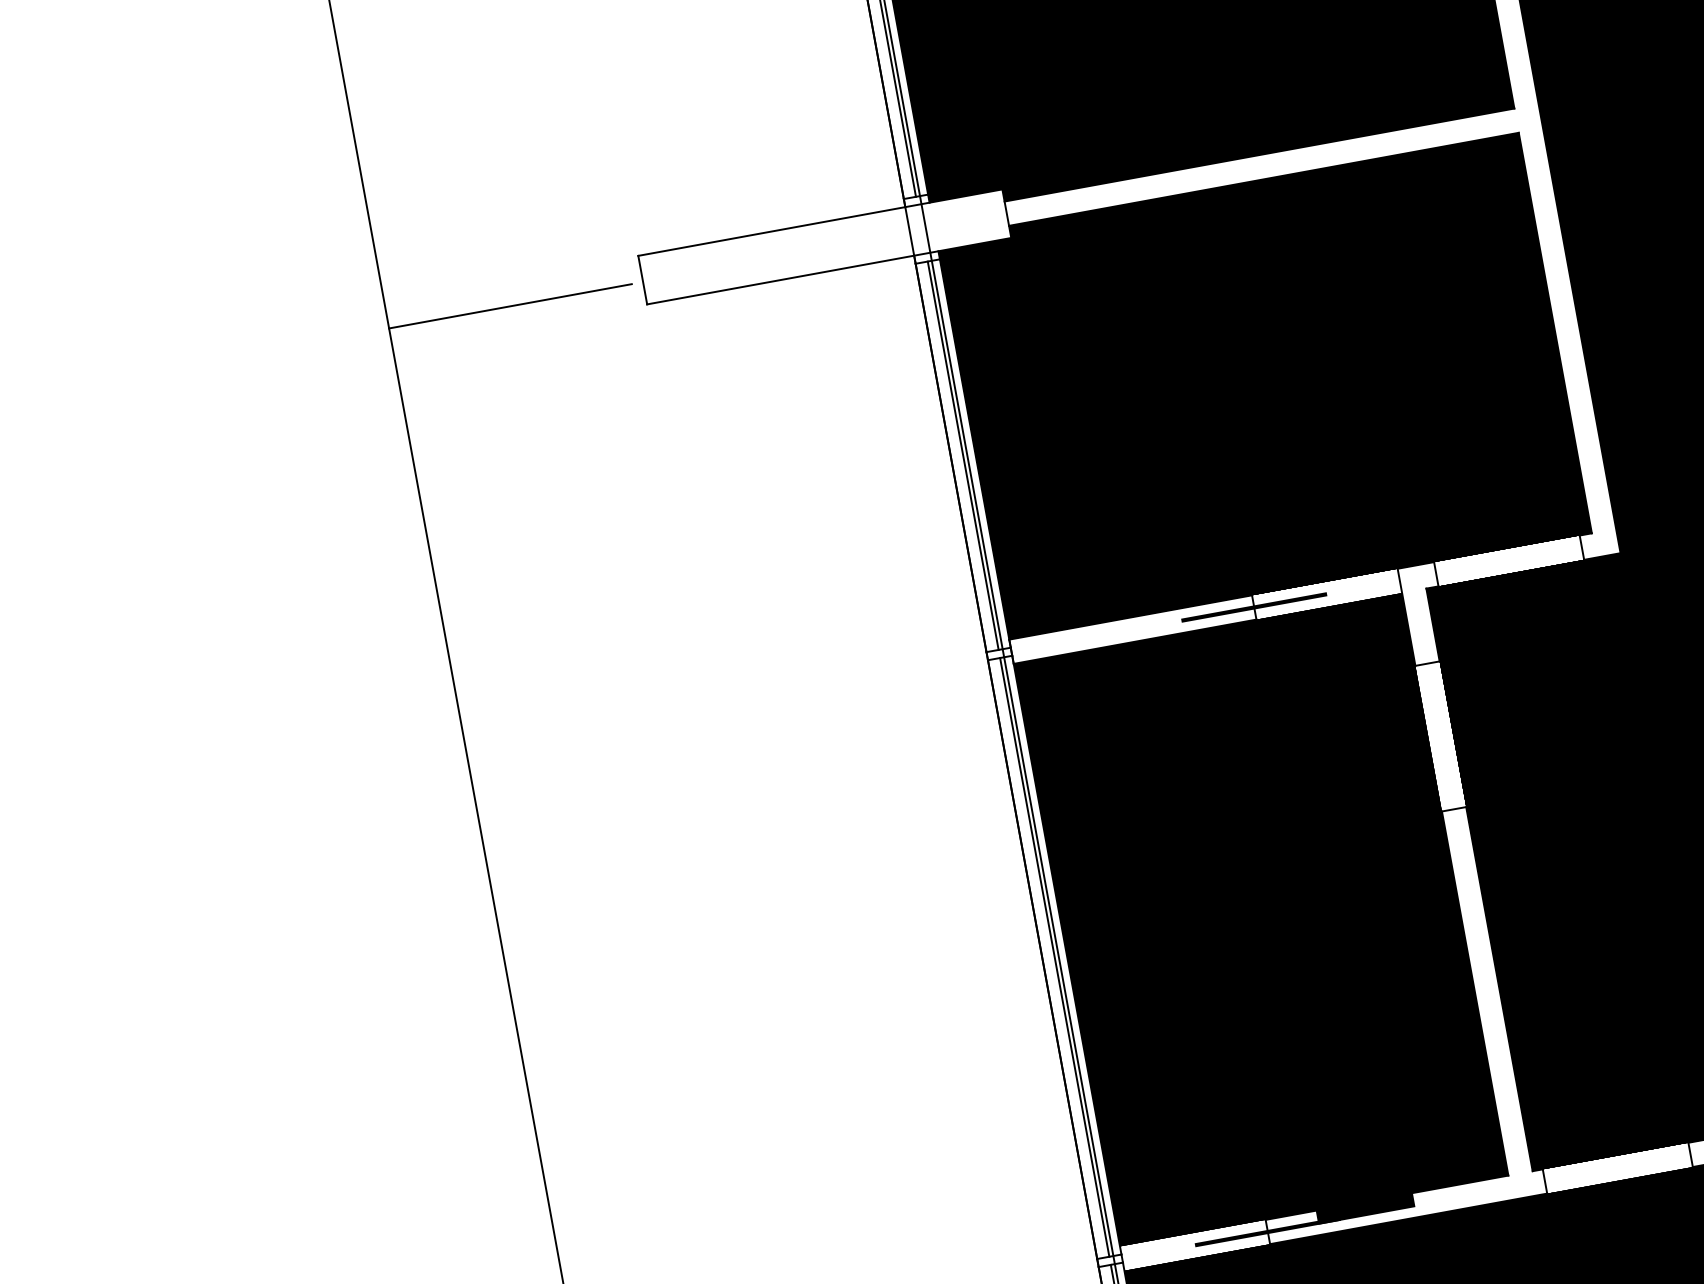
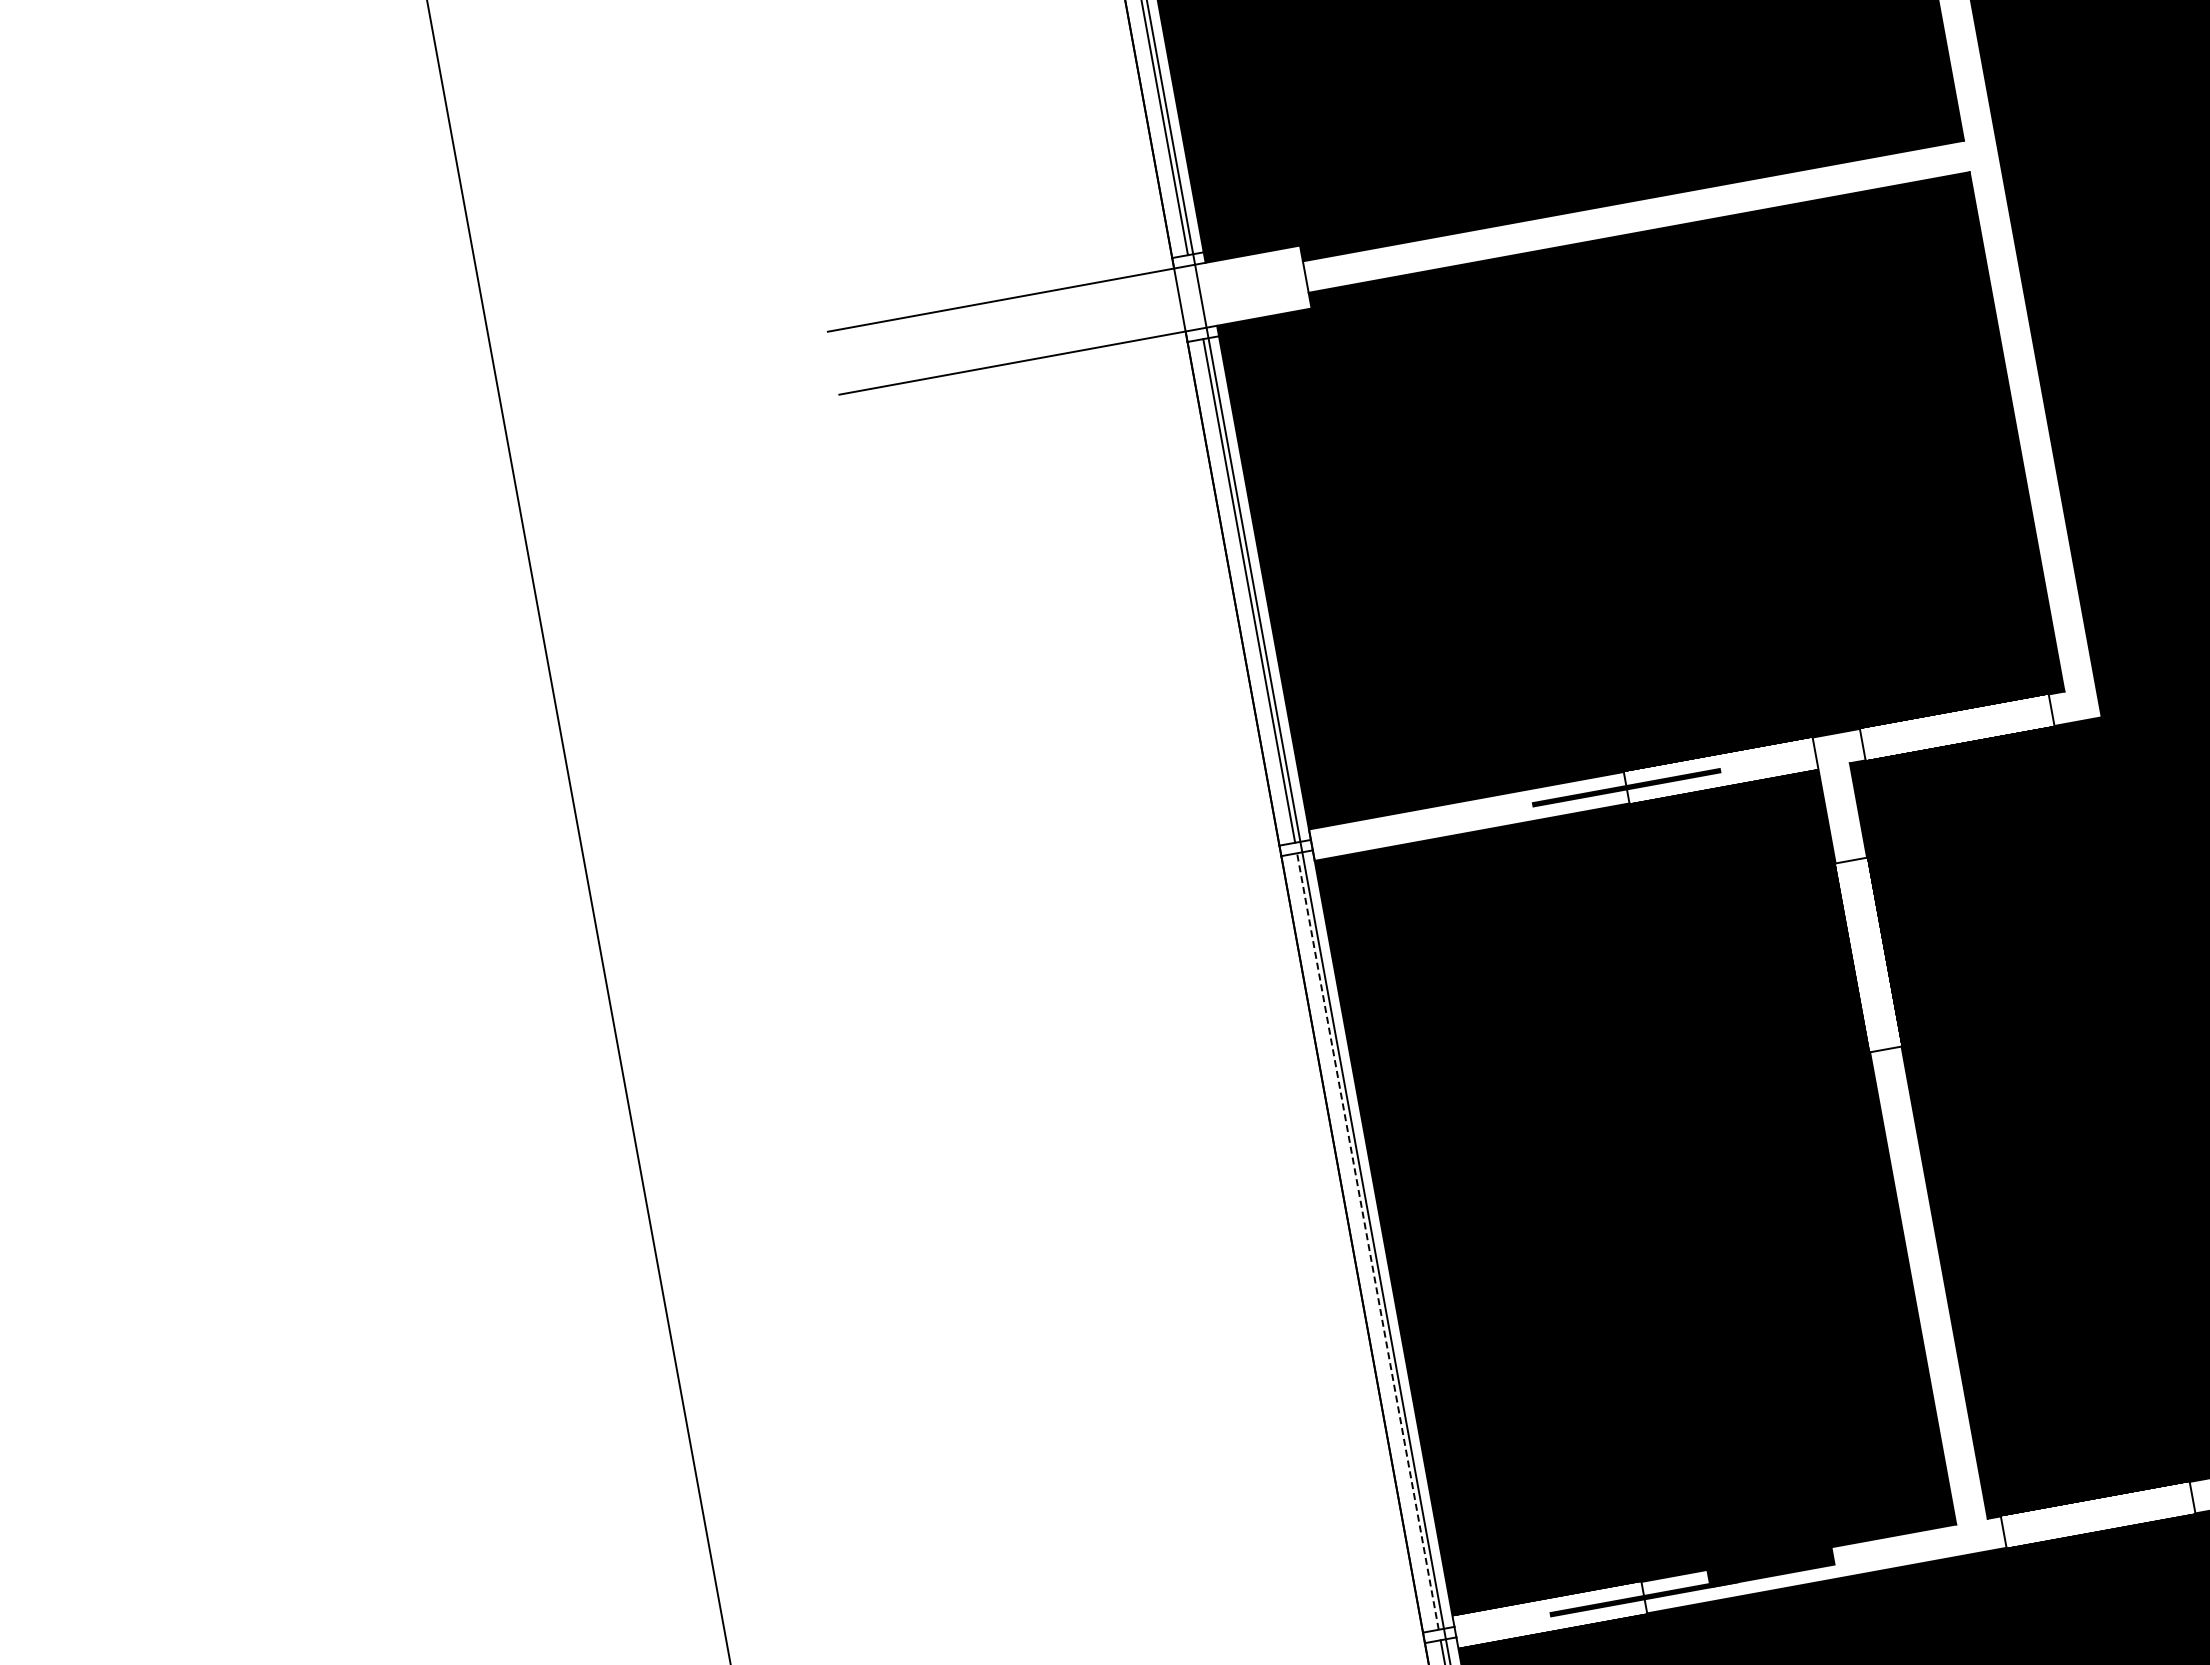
line: (642, 279) -> (833, 362), removed
line: (510, 305) -> (661, 396), removed
line: (1054, 957) -> (1367, 1241), solid -> dashed

